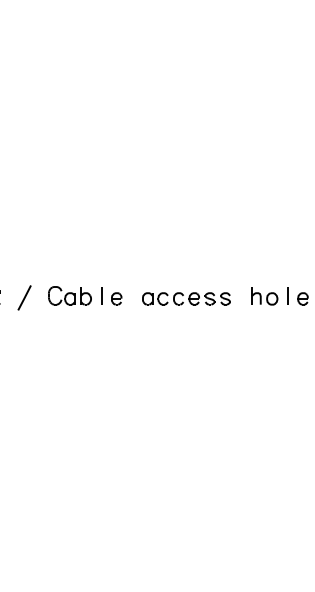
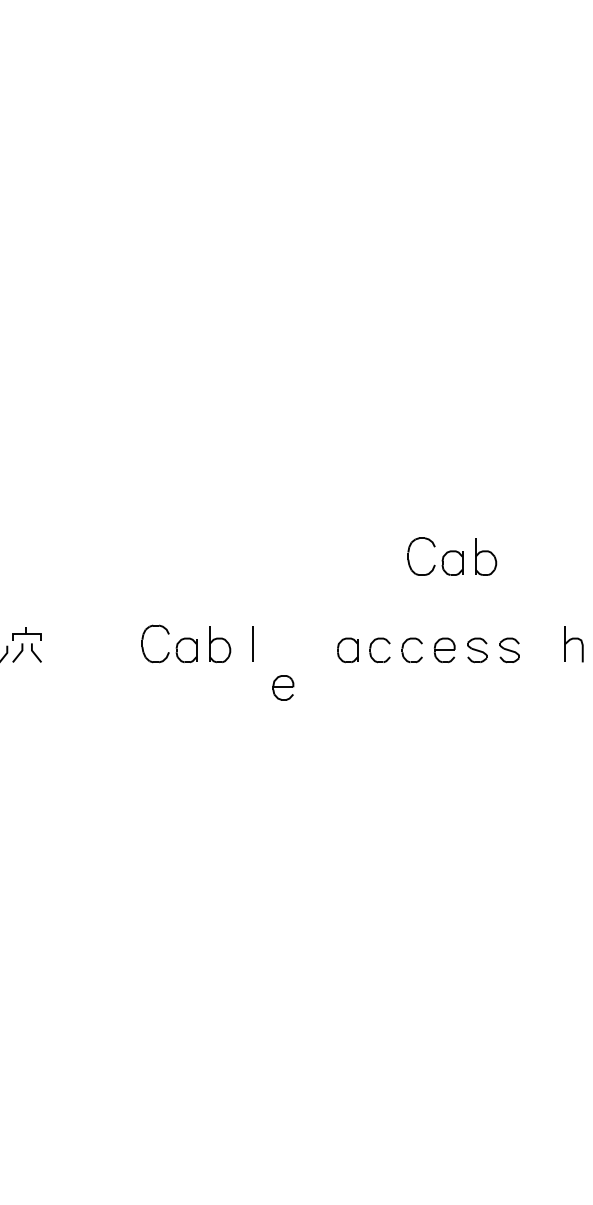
part: (197, 253) -> (451, 556), added
line: (24, 297) -> (91, 647), removed
part: (116, 298) -> (283, 686), moved

